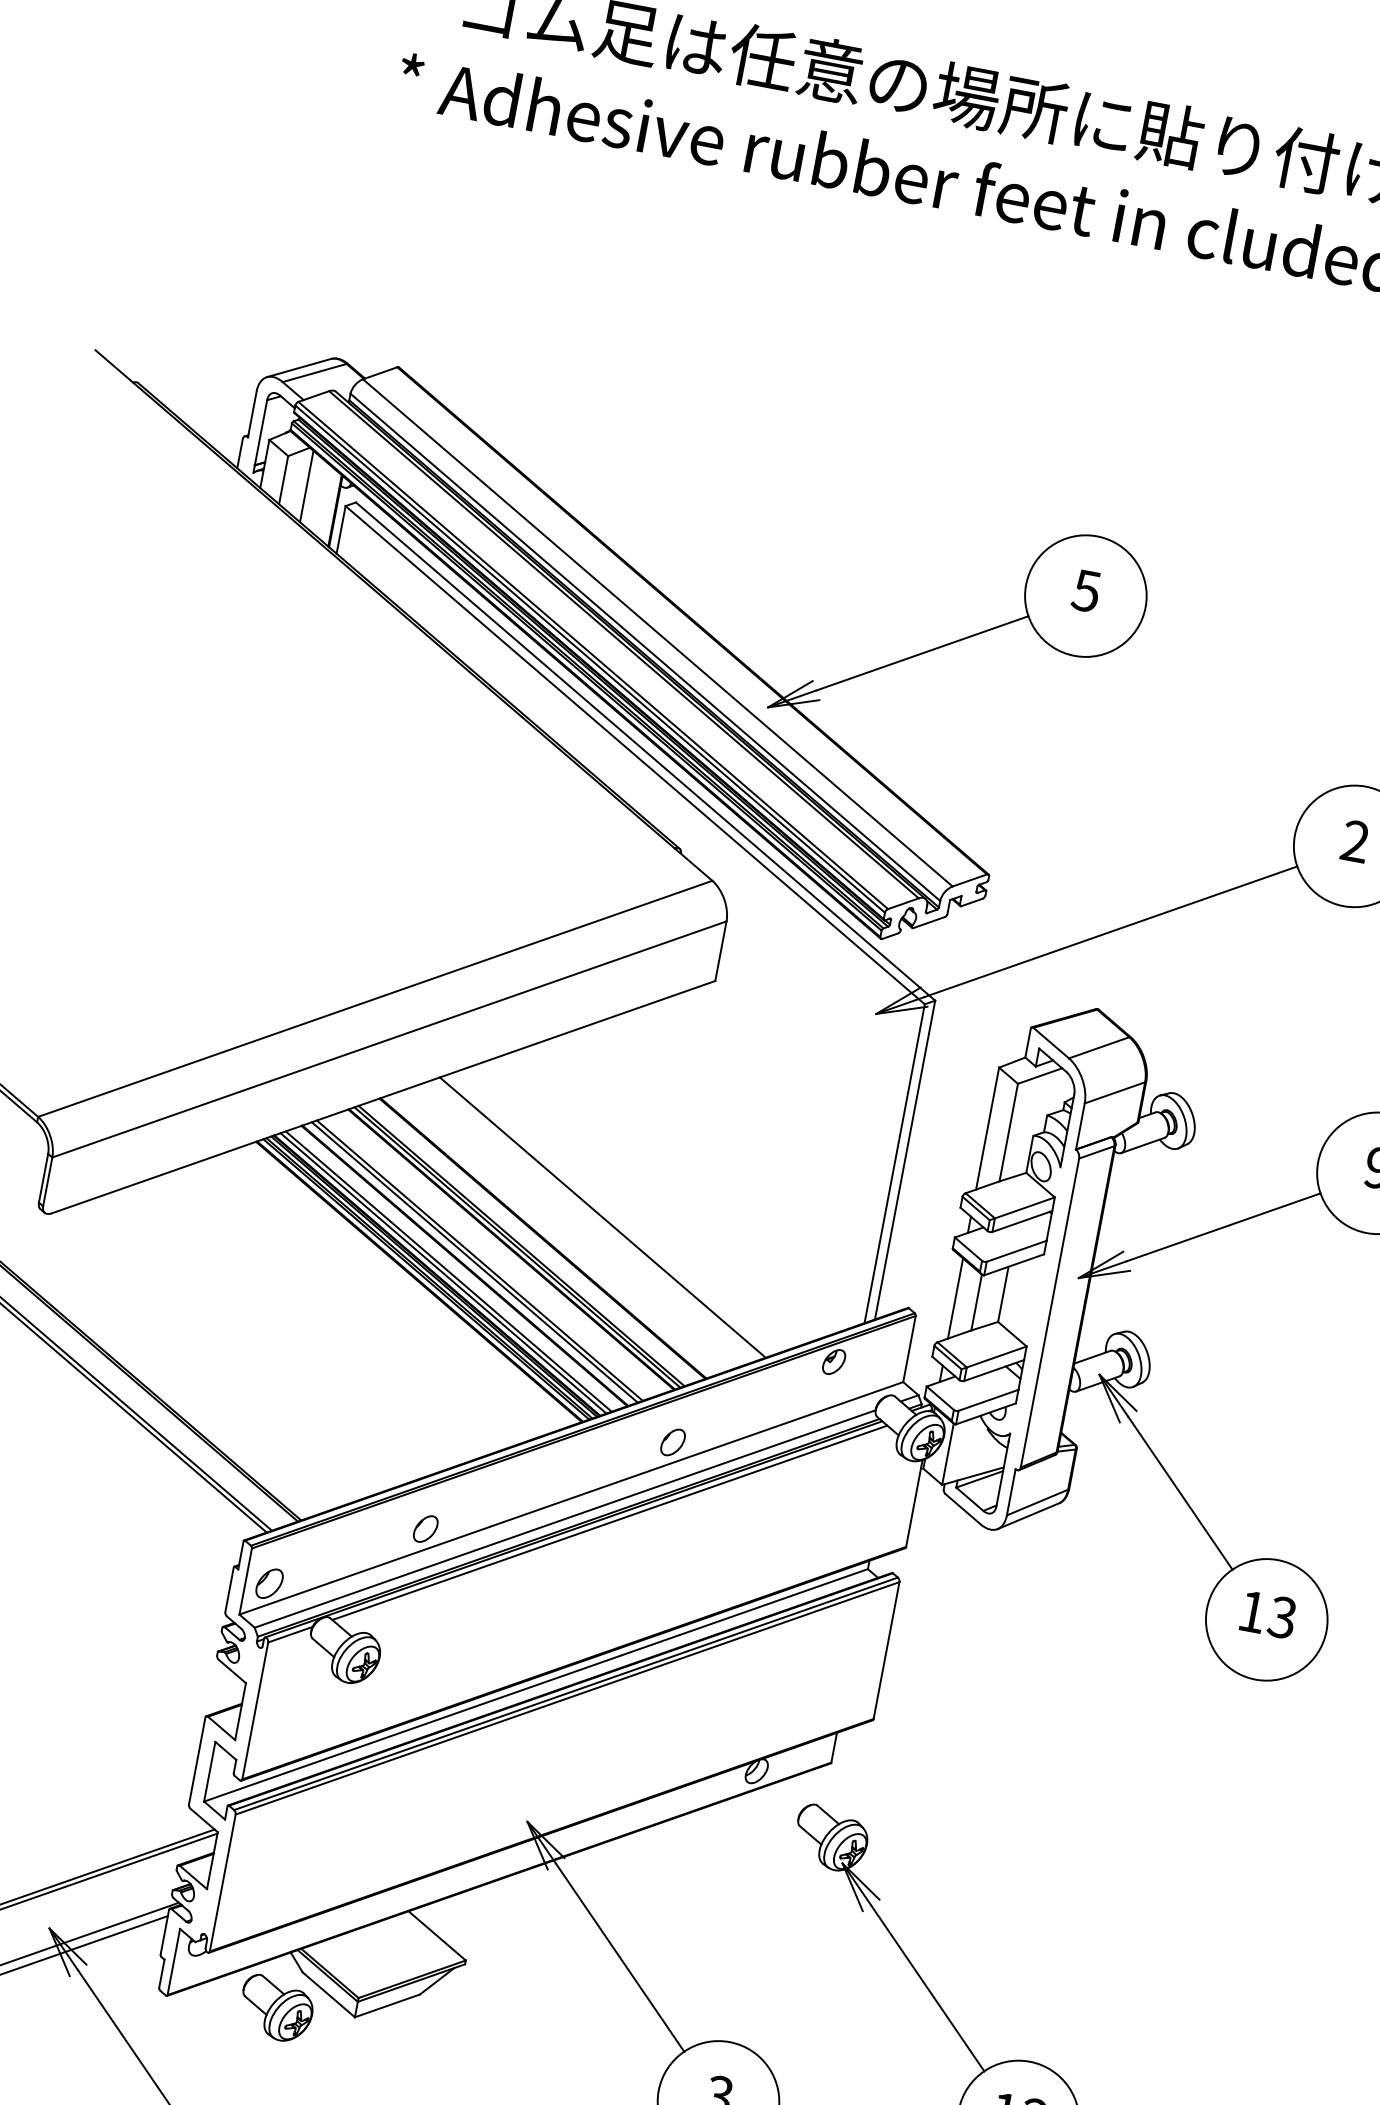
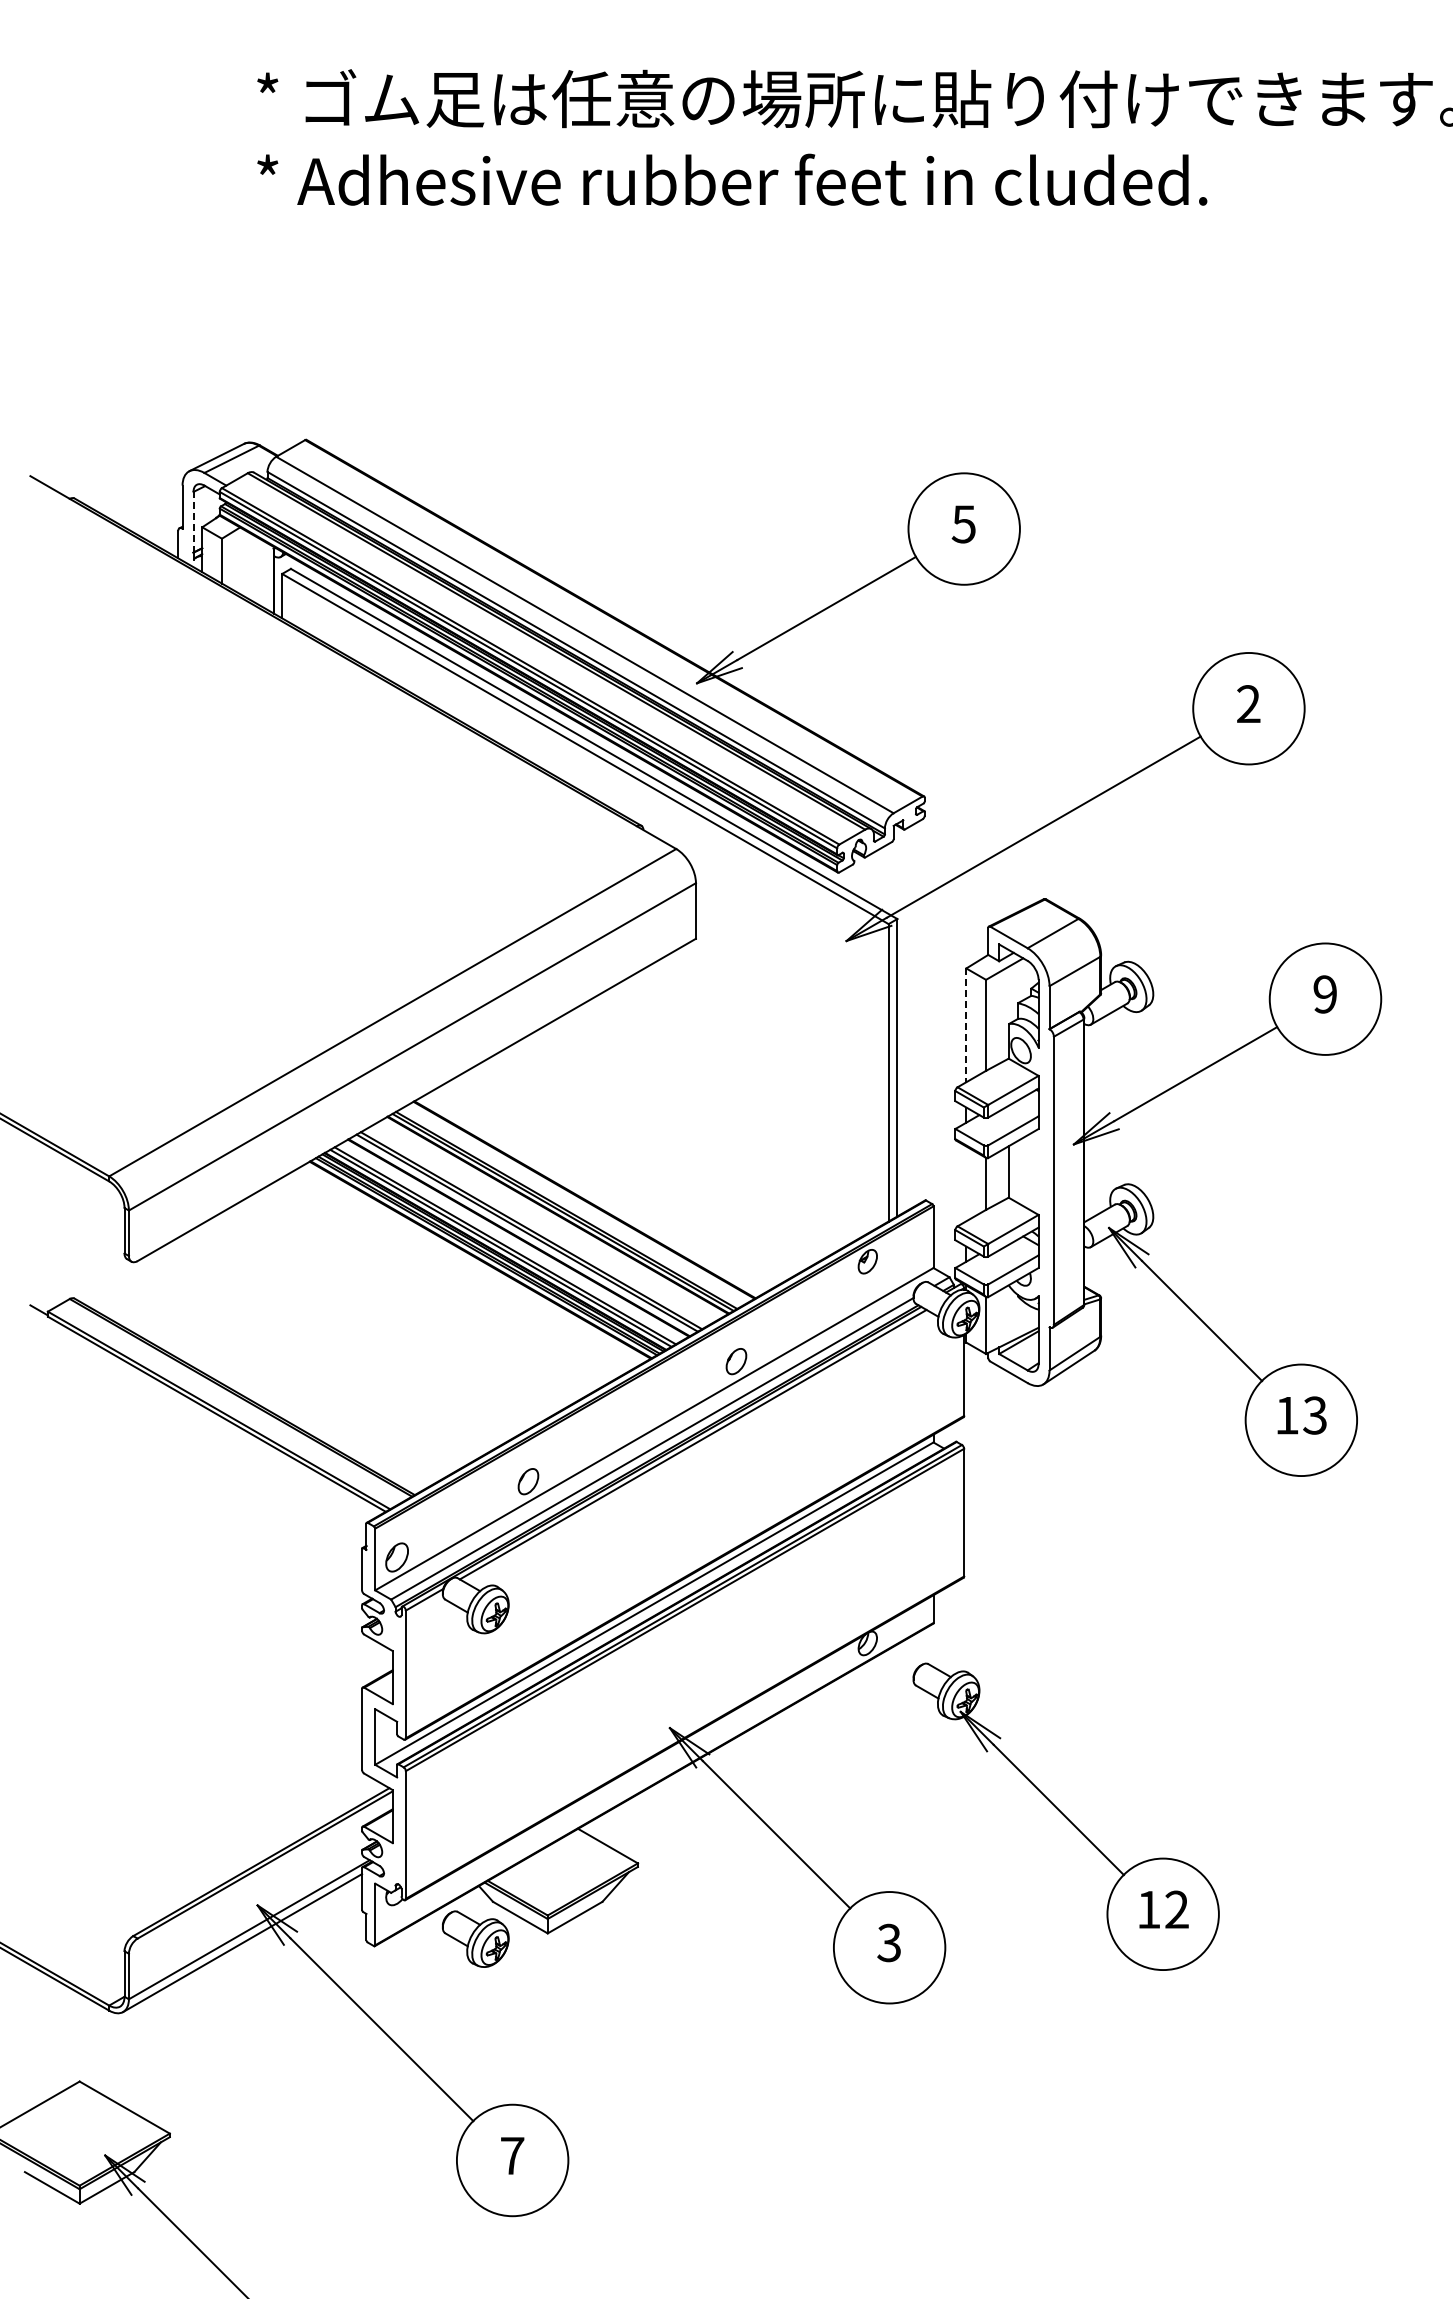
line: (261, 431) -> (193, 521), solid -> dashed
line: (306, 485) -> (243, 562), removed
line: (987, 1128) -> (966, 1025), solid -> dashed
line: (602, 1216) -> (634, 1170), removed
line: (955, 1298) -> (966, 1183), removed

